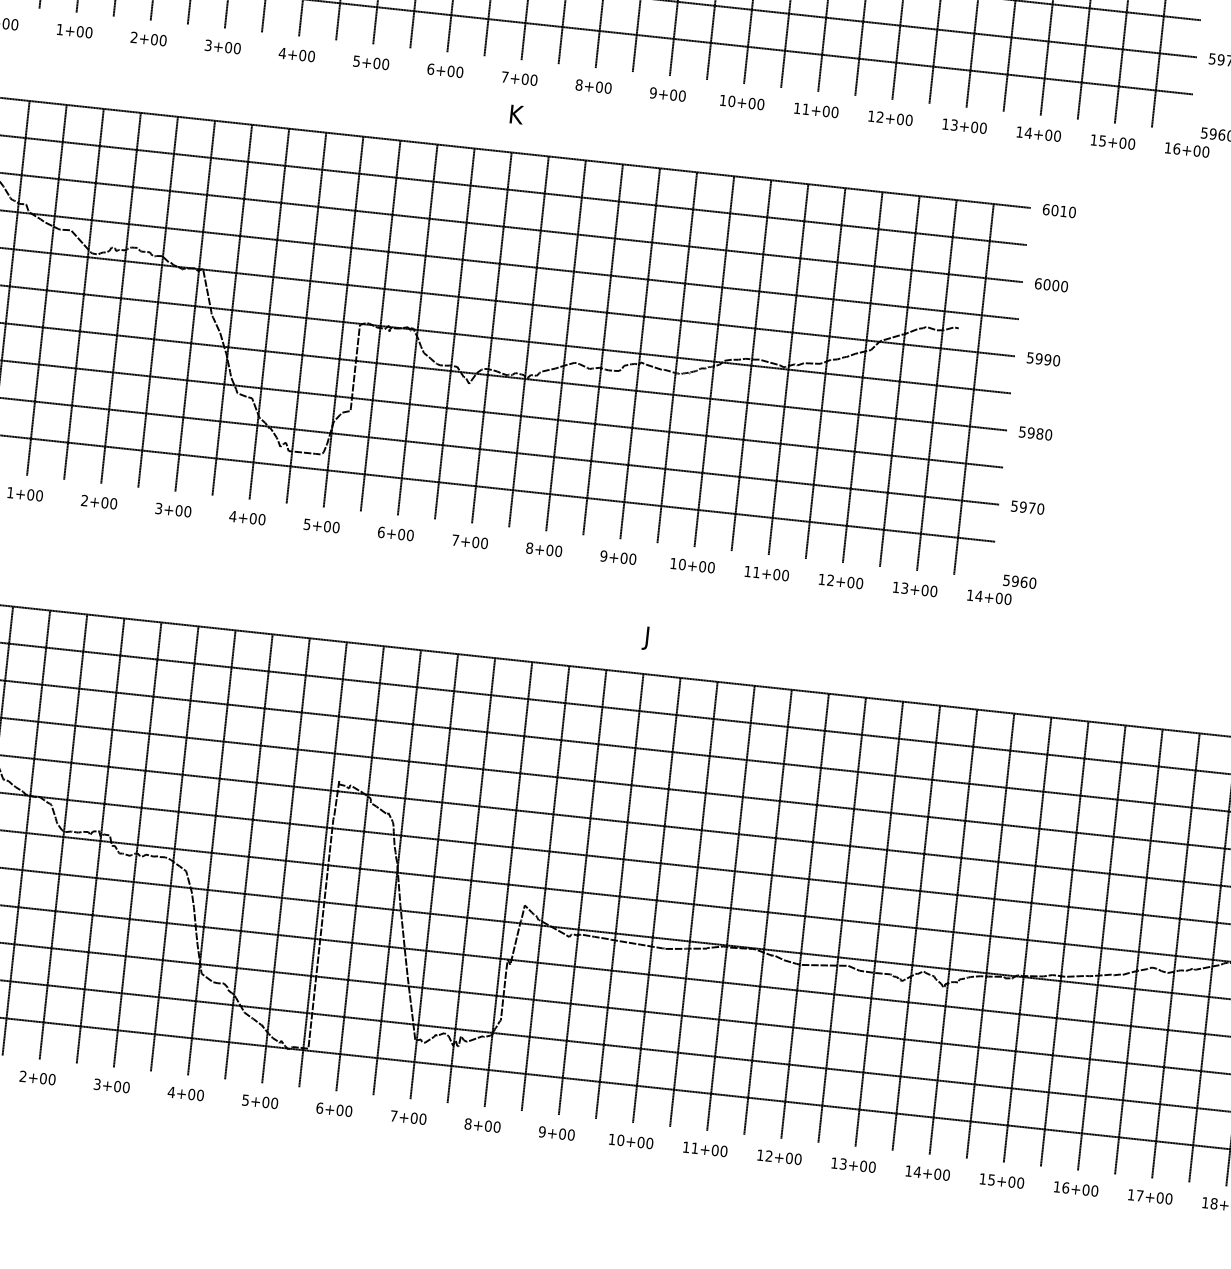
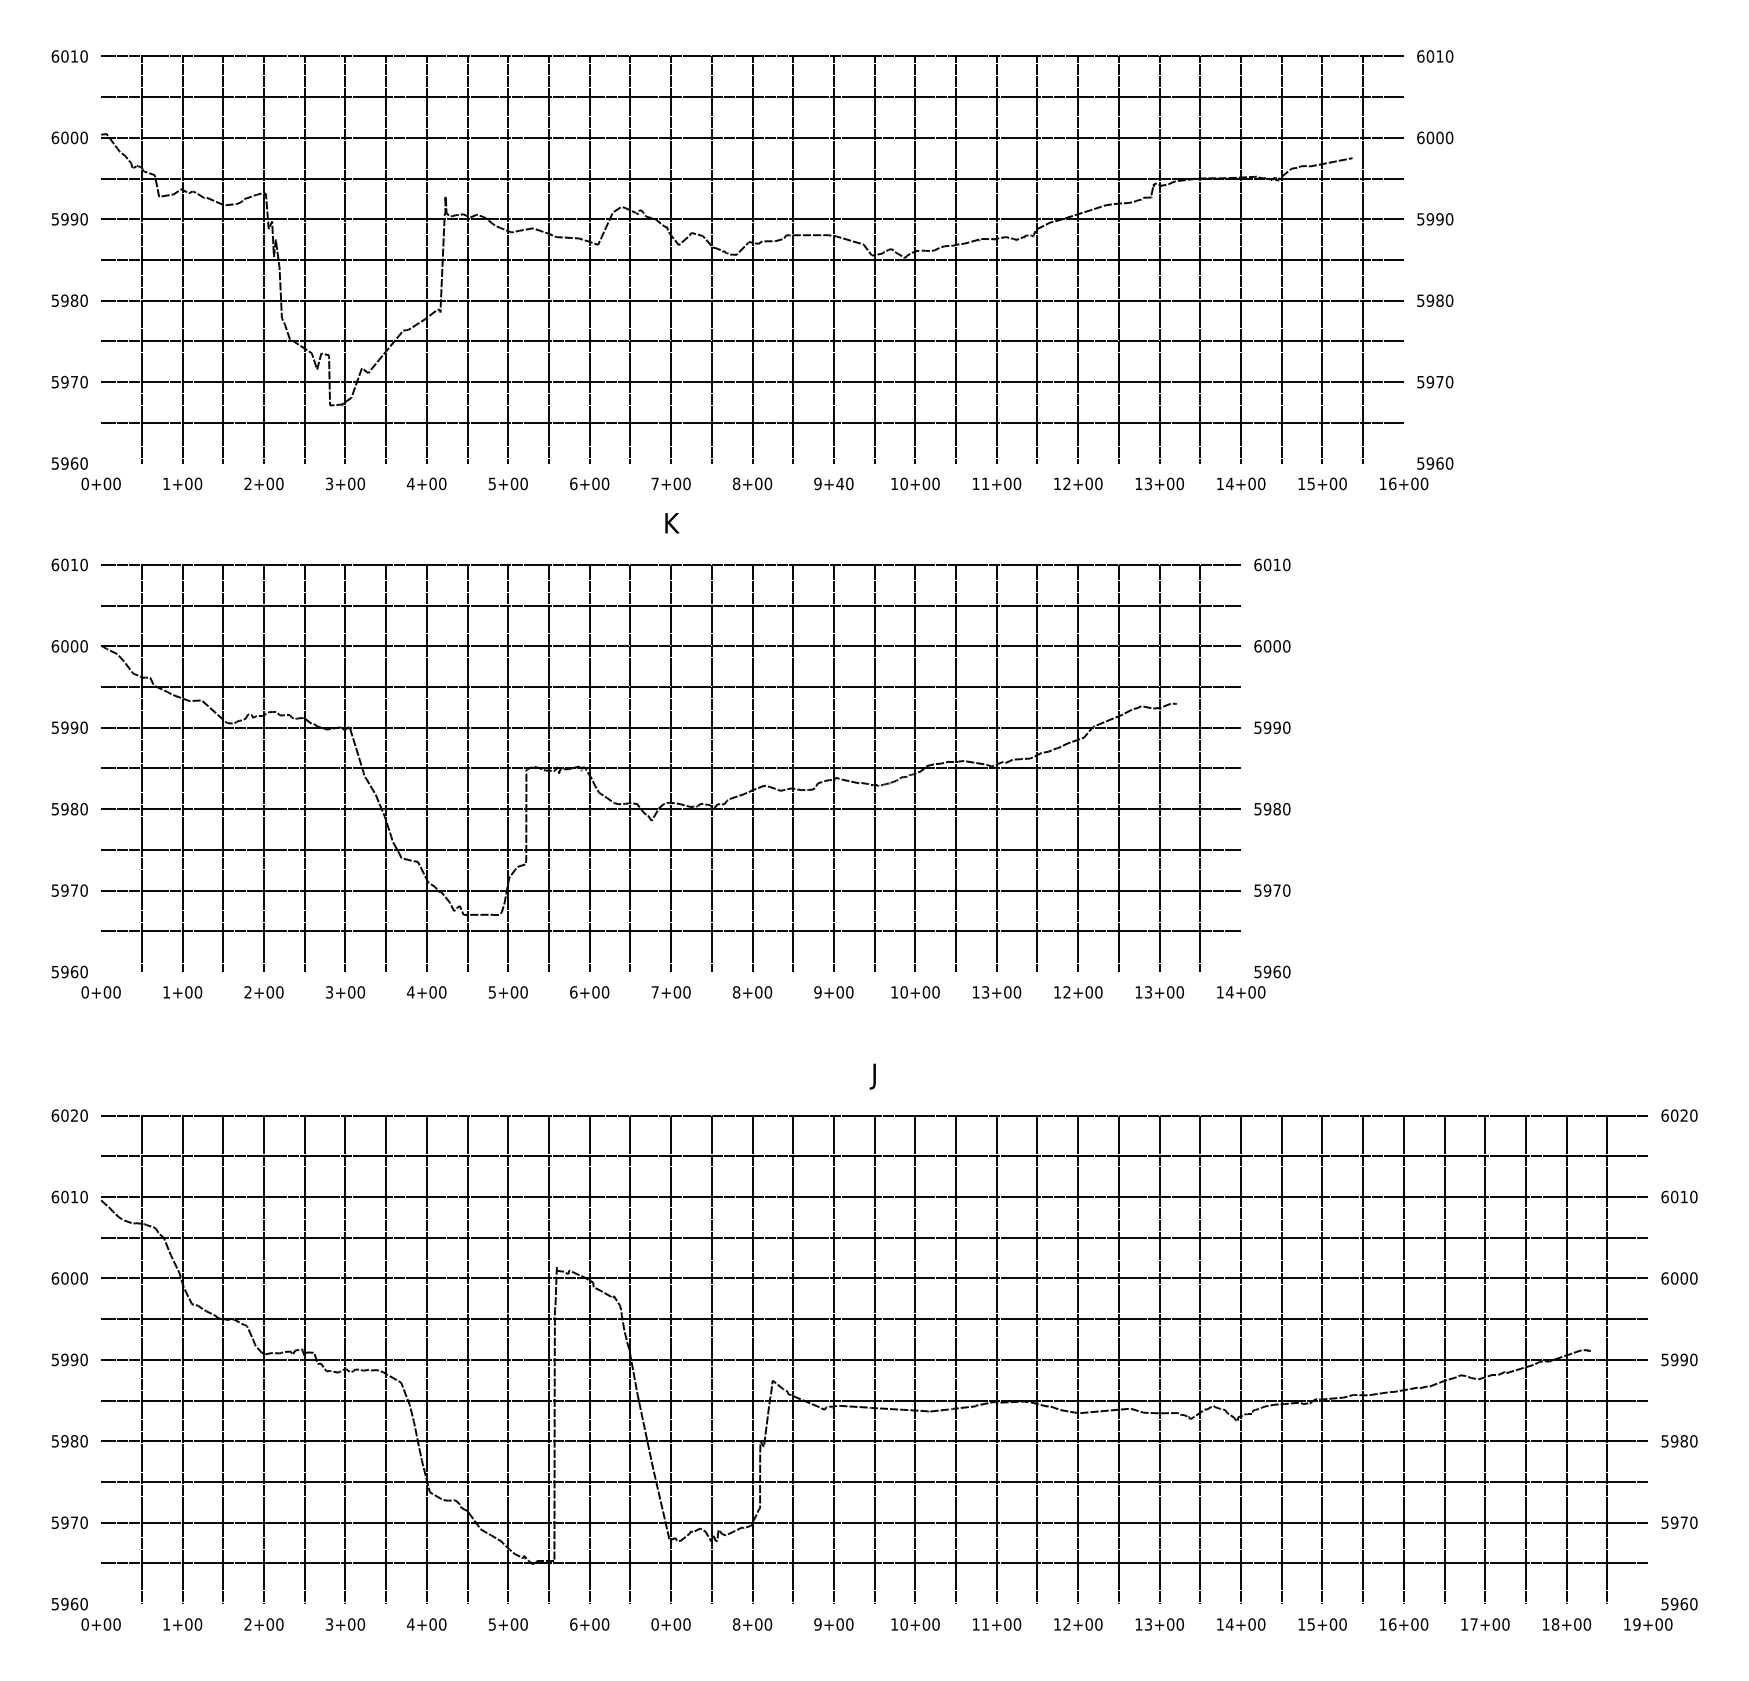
text: (673, 94) -> (840, 483), 9+00 -> 9+40
text: (756, 572) -> (985, 992), 11+00 -> 13+00
text: (393, 1116) -> (654, 1624), 7+00 -> 0+00

